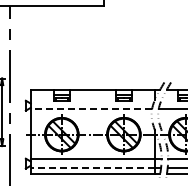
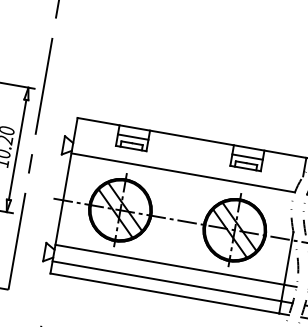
line: (91, 109) -> (183, 173), dashed -> solid
line: (92, 167) -> (166, 280), dashed -> solid

